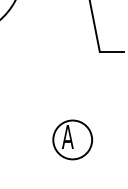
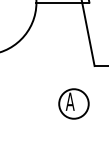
part: (72, 139) -> (73, 103), moved

